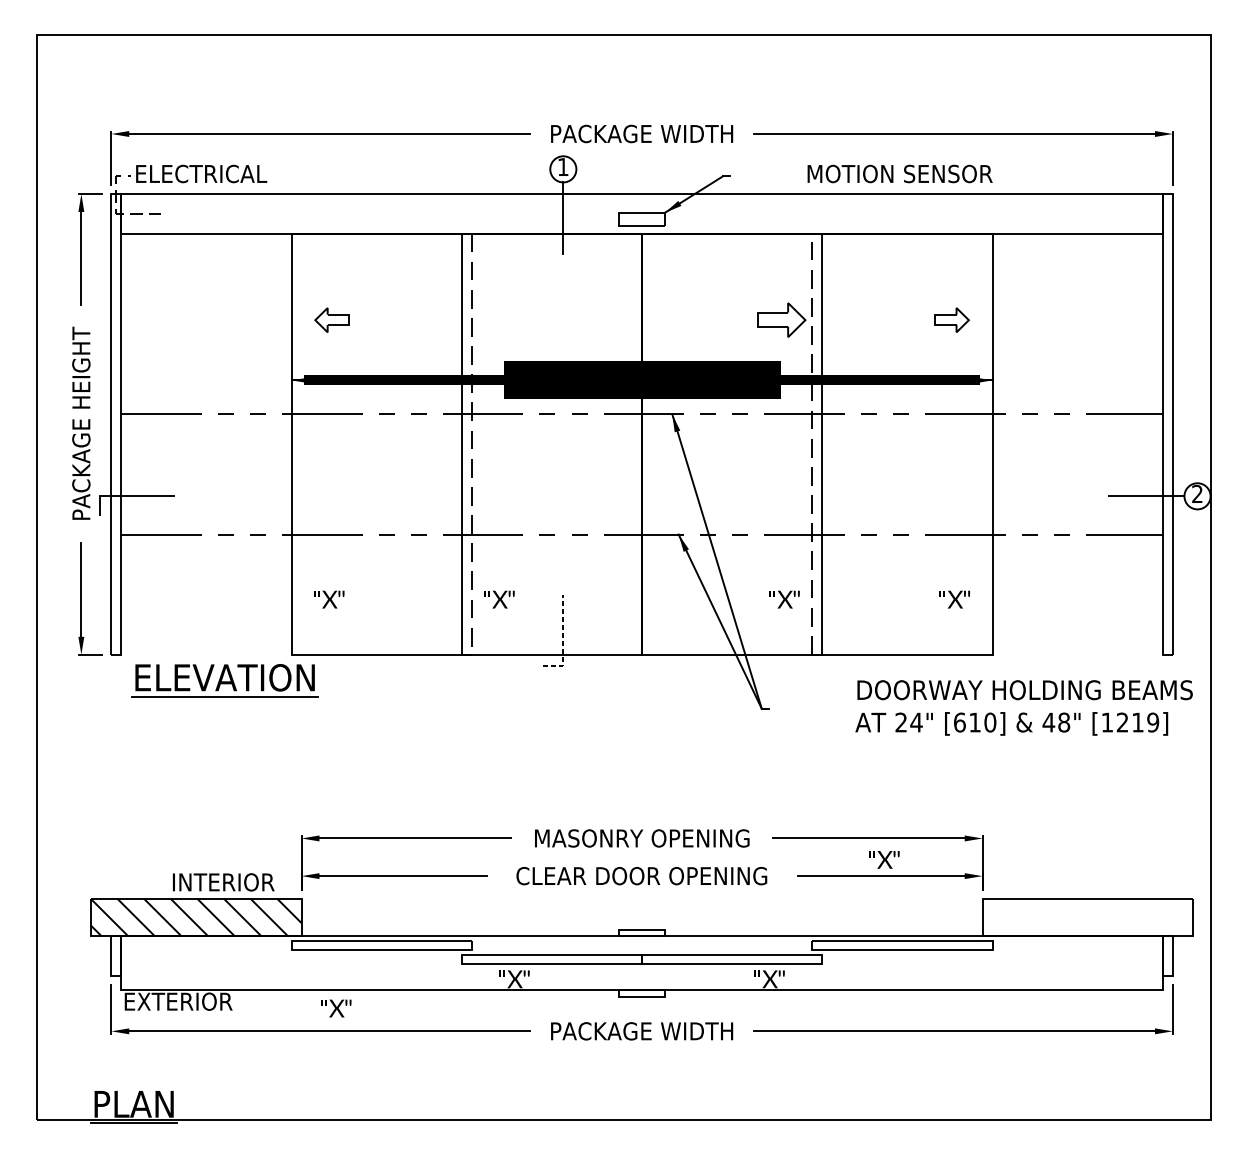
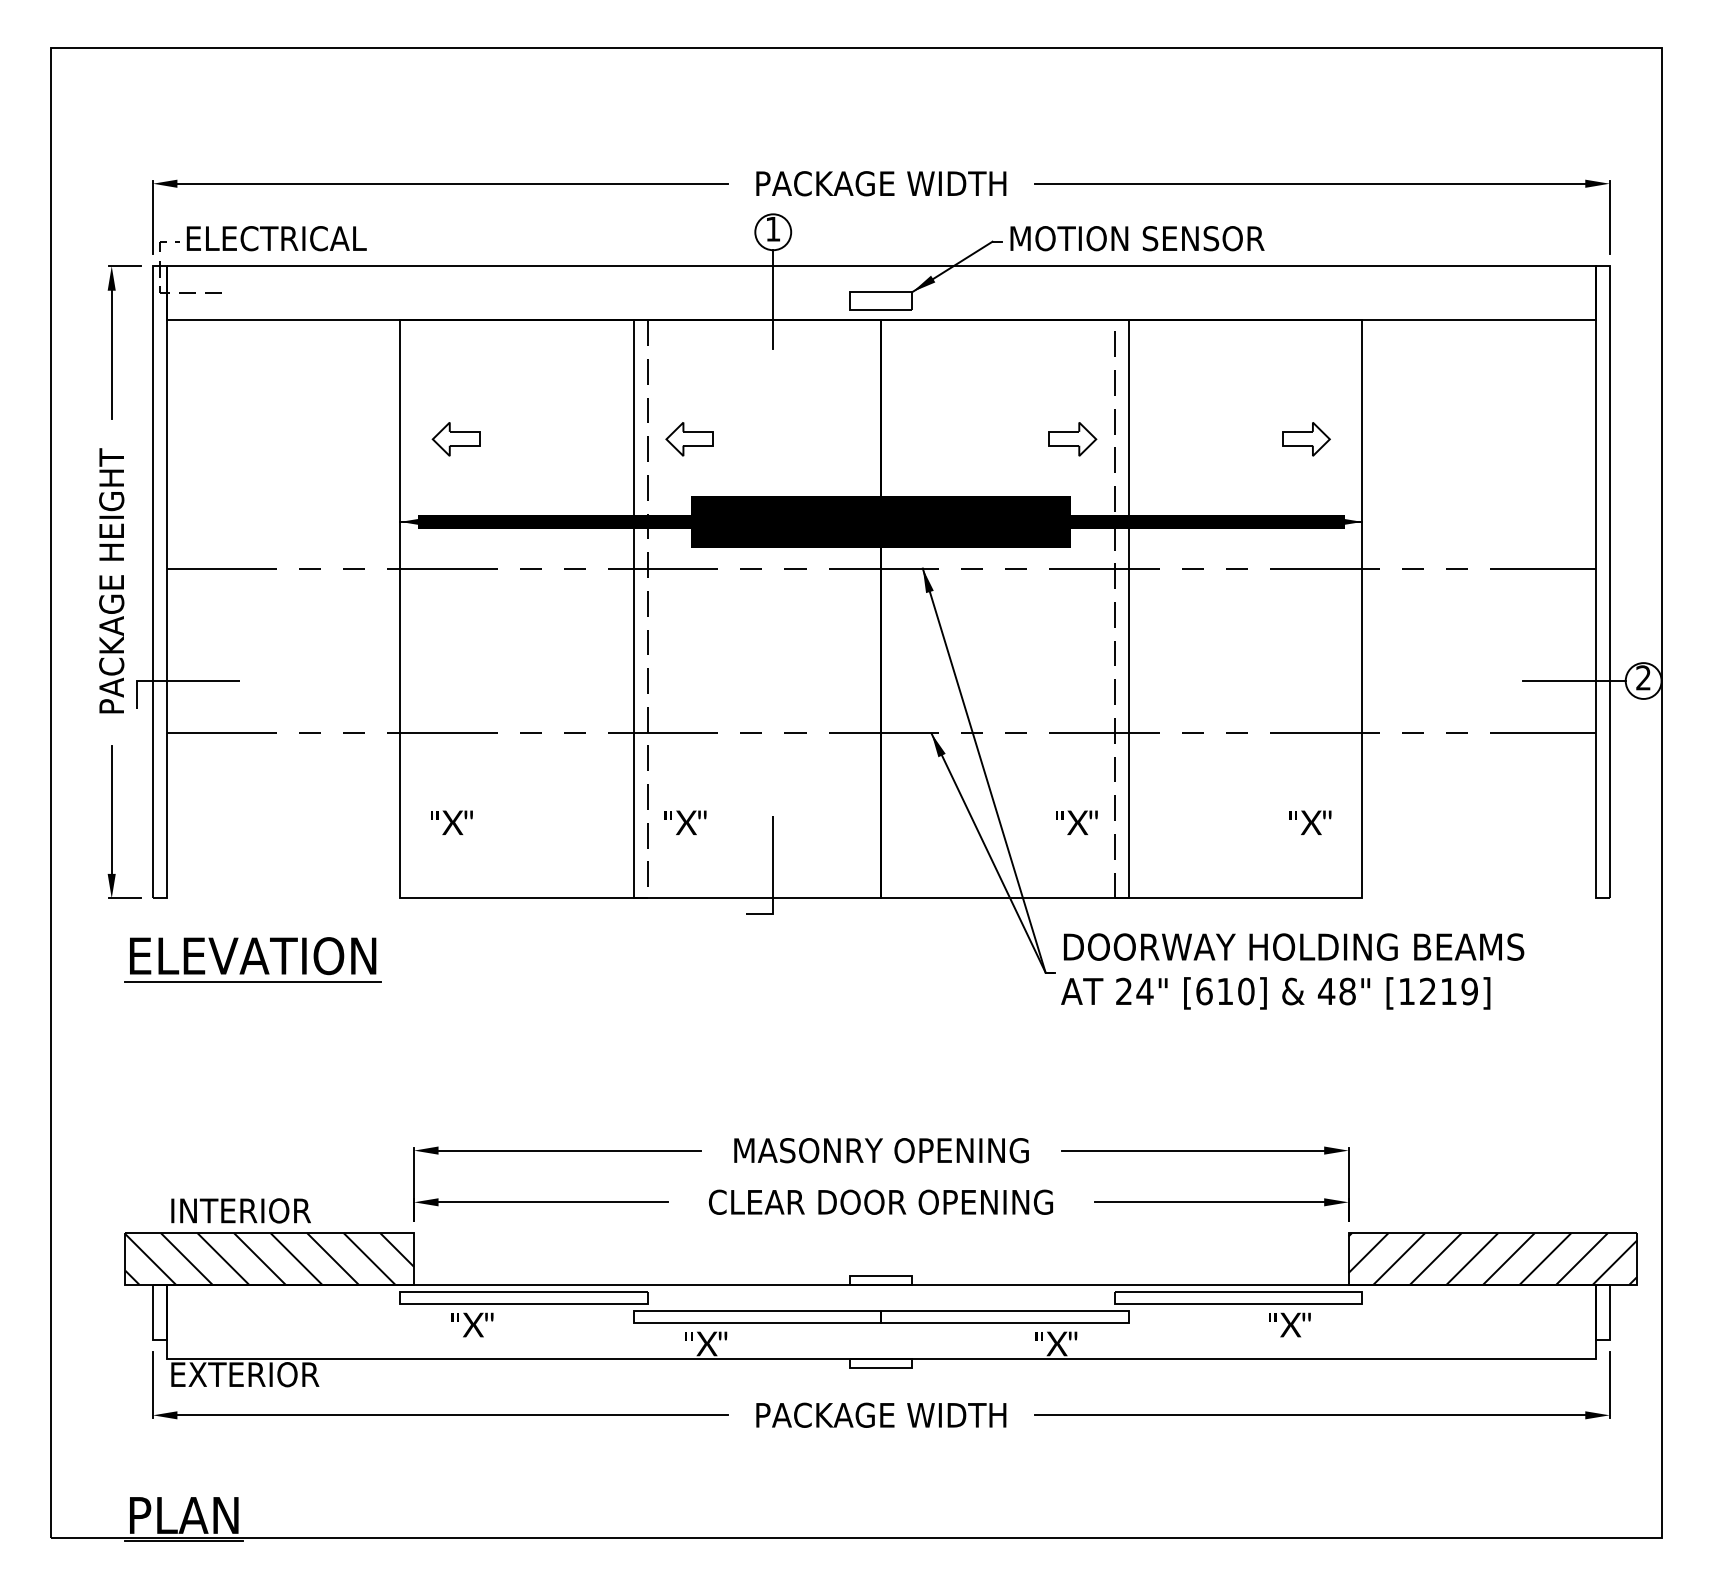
text: (900, 173) -> (1137, 238), moved
part: (502, 320) -> (689, 439), added
part: (781, 320) -> (1072, 439), size x0.71
line: (563, 640) -> (773, 879), dashed -> solid
part: (224, 680) -> (252, 959), moved
text: (1024, 707) -> (1292, 971), moved
text: (884, 859) -> (1289, 1324), moved
text: (223, 882) -> (240, 1210), moved
hatch: (1087, 917) -> (1492, 1258), added
text: (336, 1008) -> (472, 1324), moved

